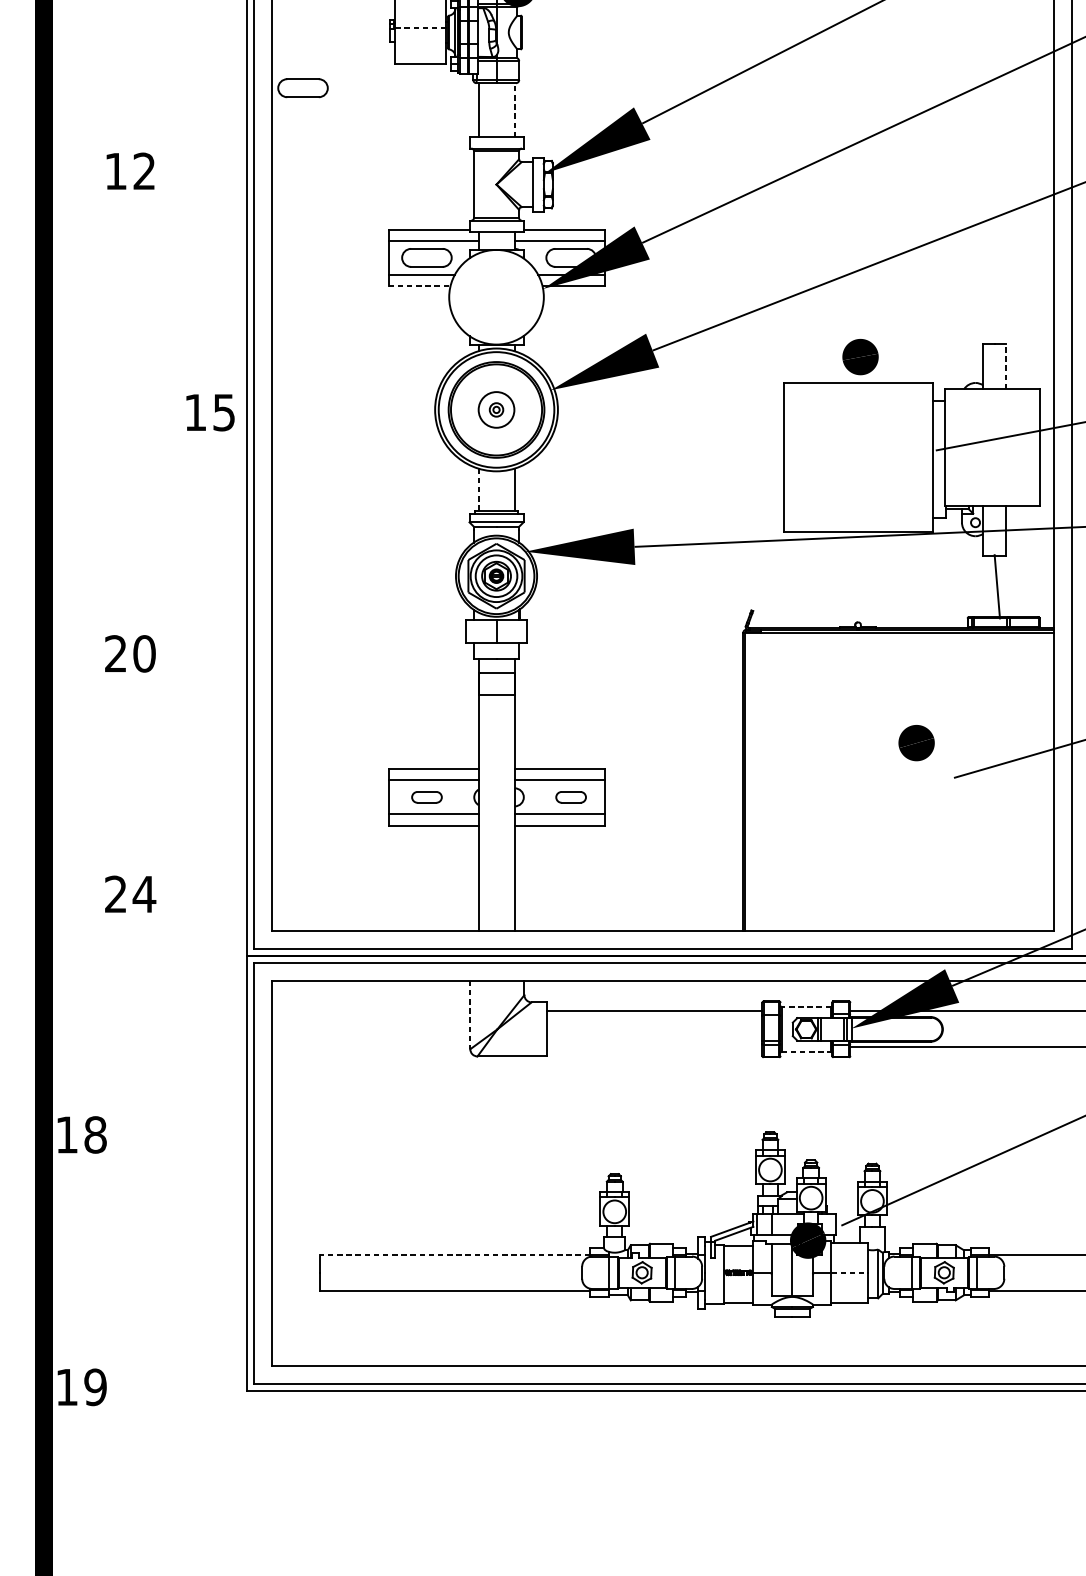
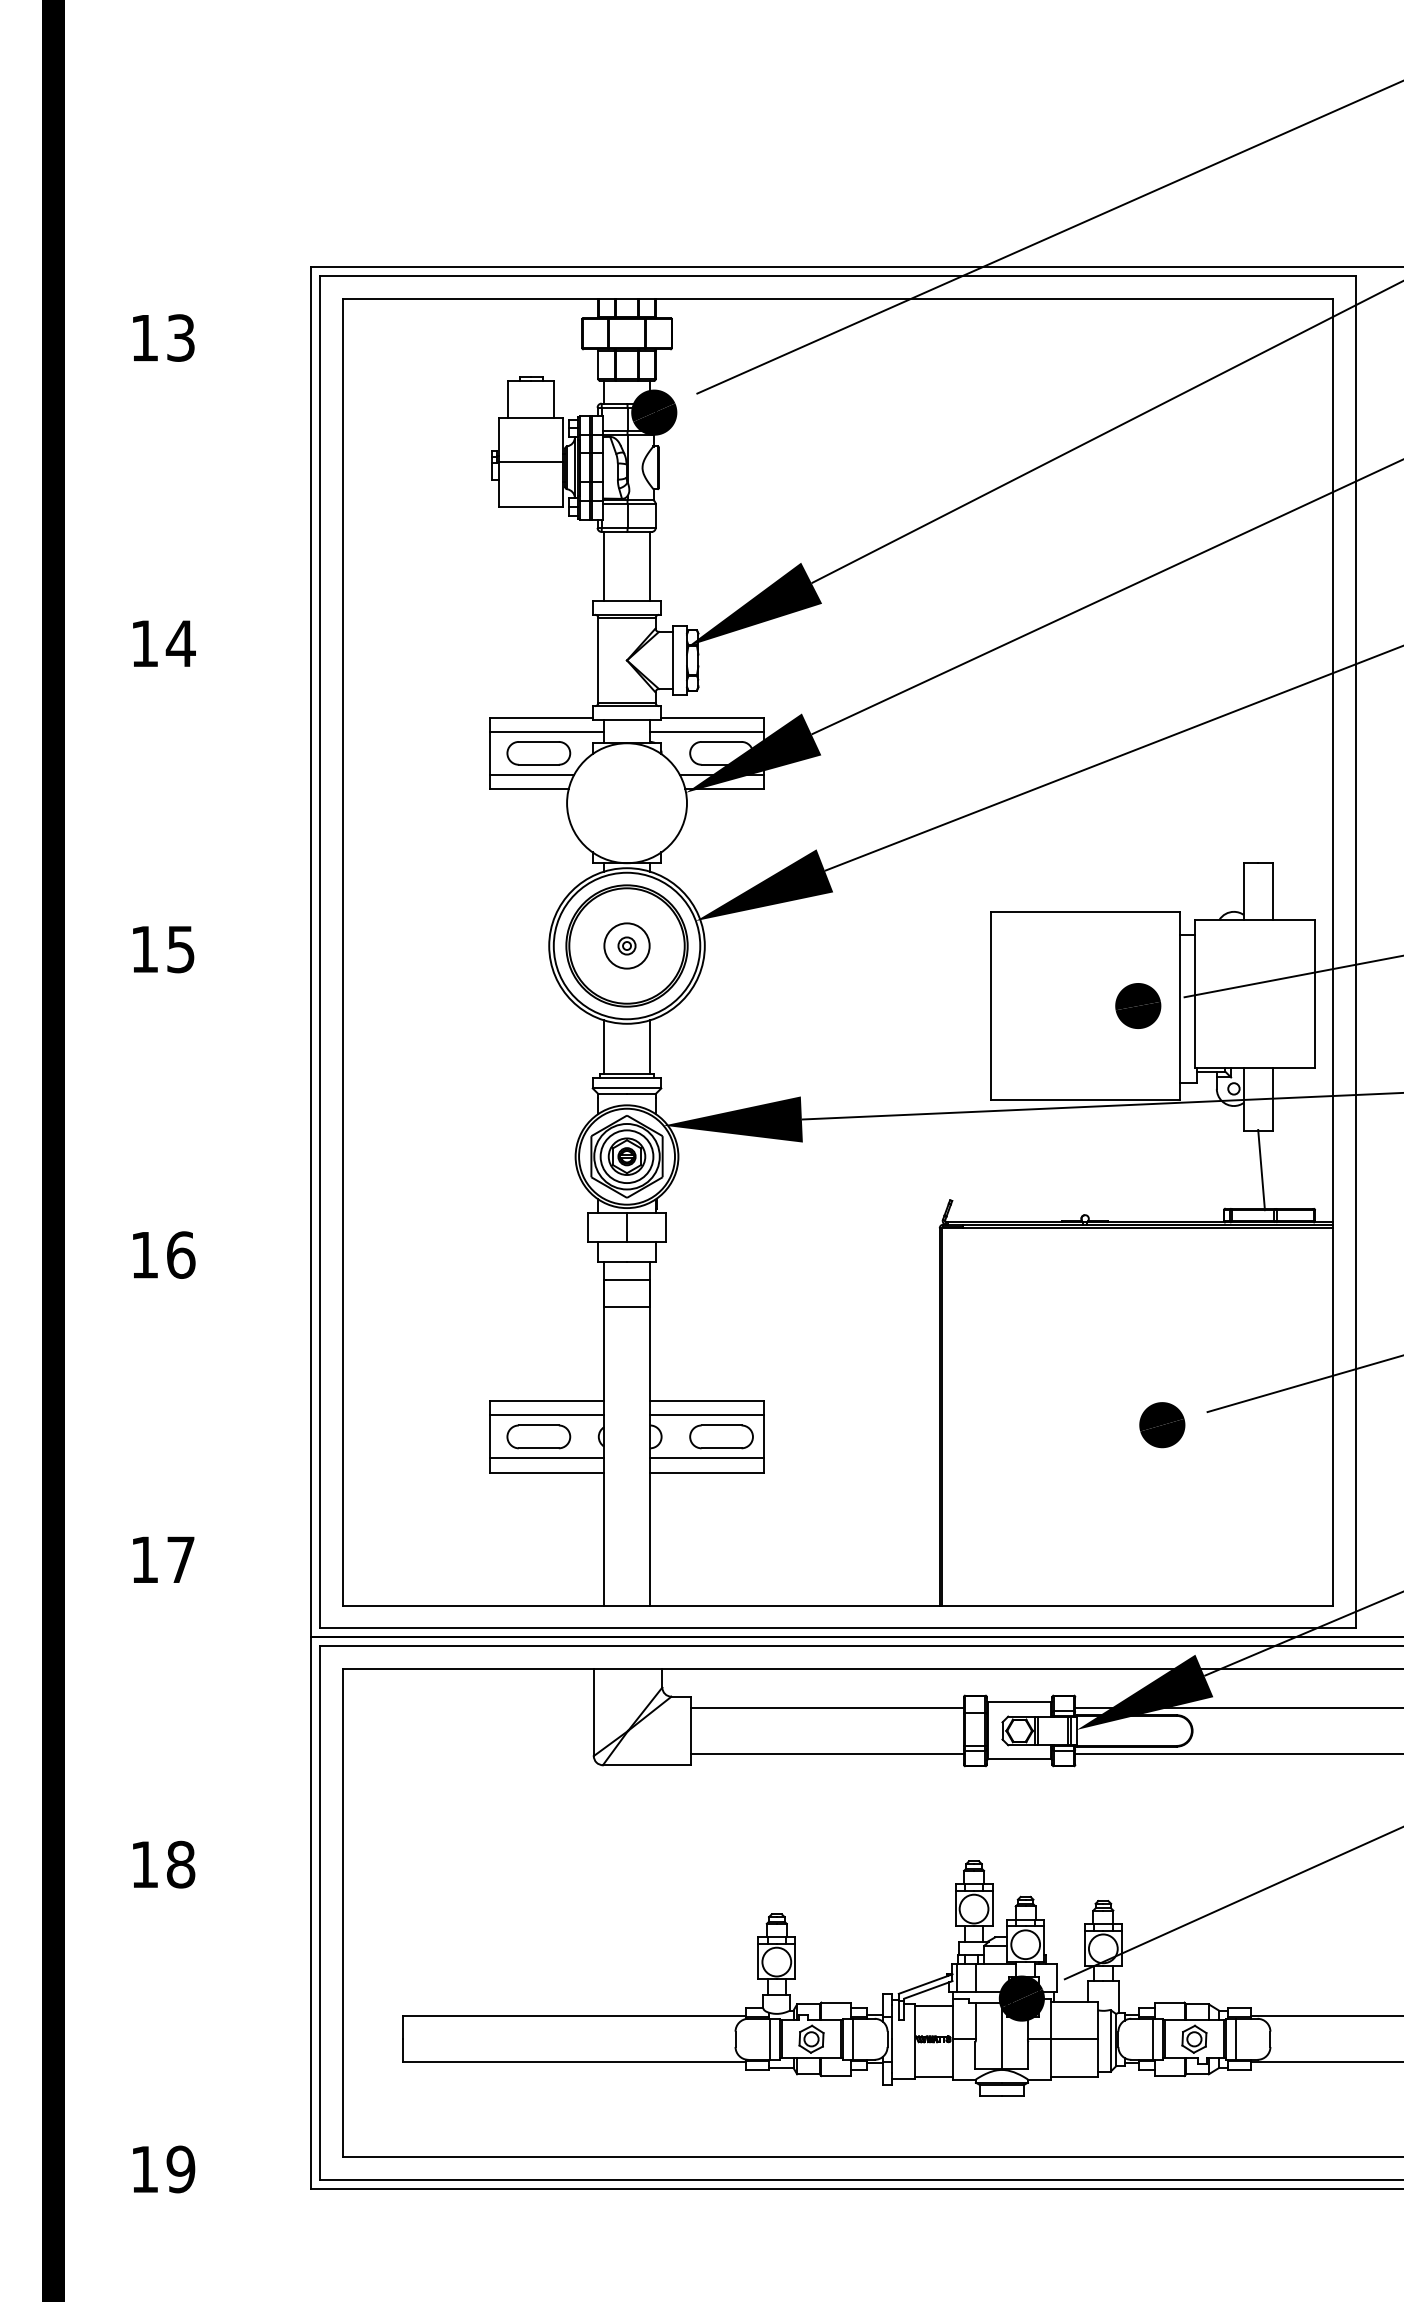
line: (421, 28) -> (531, 462), dashed -> solid
part: (302, 88) -> (381, 538), removed
line: (514, 109) -> (649, 565), dashed -> solid
text: (144, 170) -> (180, 642), 12 -> 14
line: (420, 286) -> (530, 789), dashed -> solid
part: (860, 356) -> (1138, 1005), moved
line: (1005, 366) -> (1272, 891), dashed -> solid
text: (210, 412) -> (163, 949), moved
line: (478, 490) -> (604, 1047), dashed -> solid
text: (130, 653) -> (163, 1254), 20 -> 16
part: (916, 743) -> (1162, 1425), moved
part: (426, 797) -> (538, 1436), size x1.67
part: (571, 797) -> (721, 1436), size x1.67
text: (130, 894) -> (163, 1559), 24 -> 17
line: (806, 1006) -> (1019, 1702), dashed -> solid
line: (470, 1015) -> (593, 1713), dashed -> solid
line: (653, 1047) -> (826, 1753), added
line: (807, 1051) -> (1020, 1759), dashed -> solid
text: (82, 1134) -> (164, 1864), moved
line: (454, 1254) -> (573, 2016), dashed -> solid
line: (850, 1272) -> (1075, 2039), dashed -> solid
text: (82, 1387) -> (164, 2169), moved

